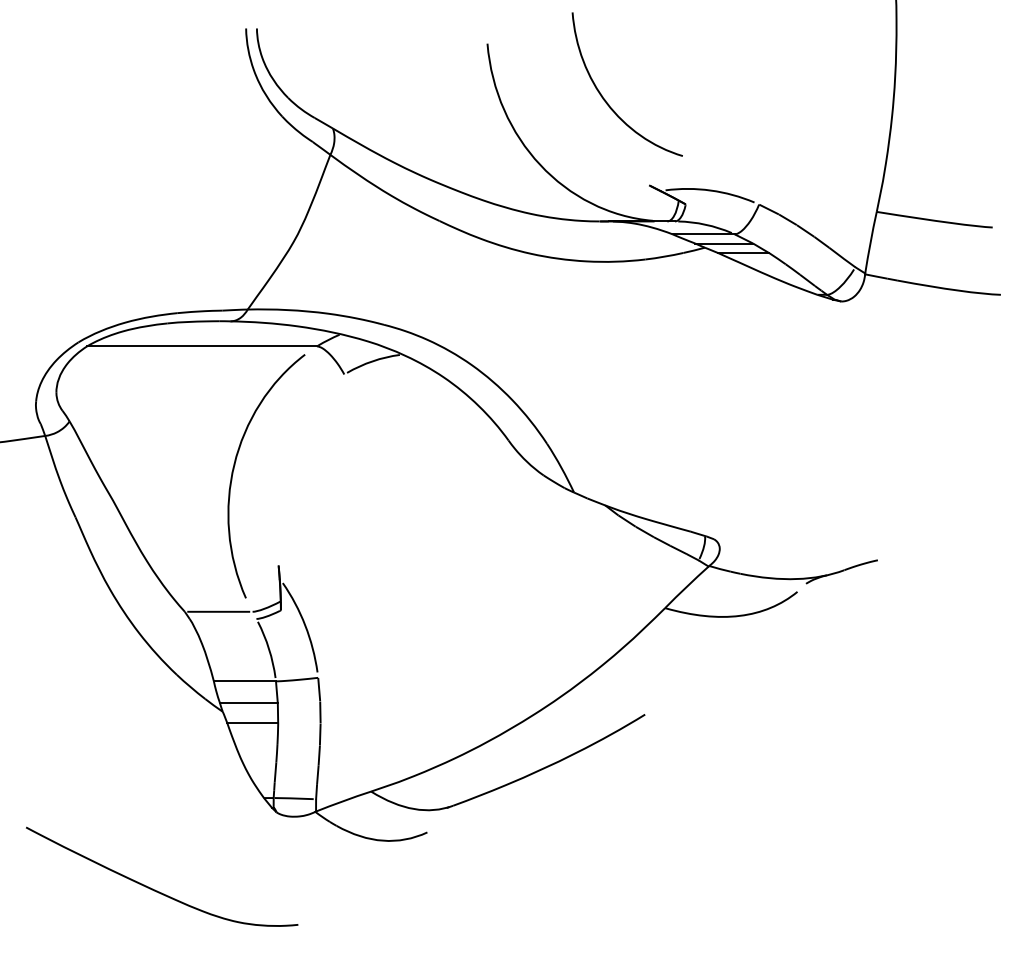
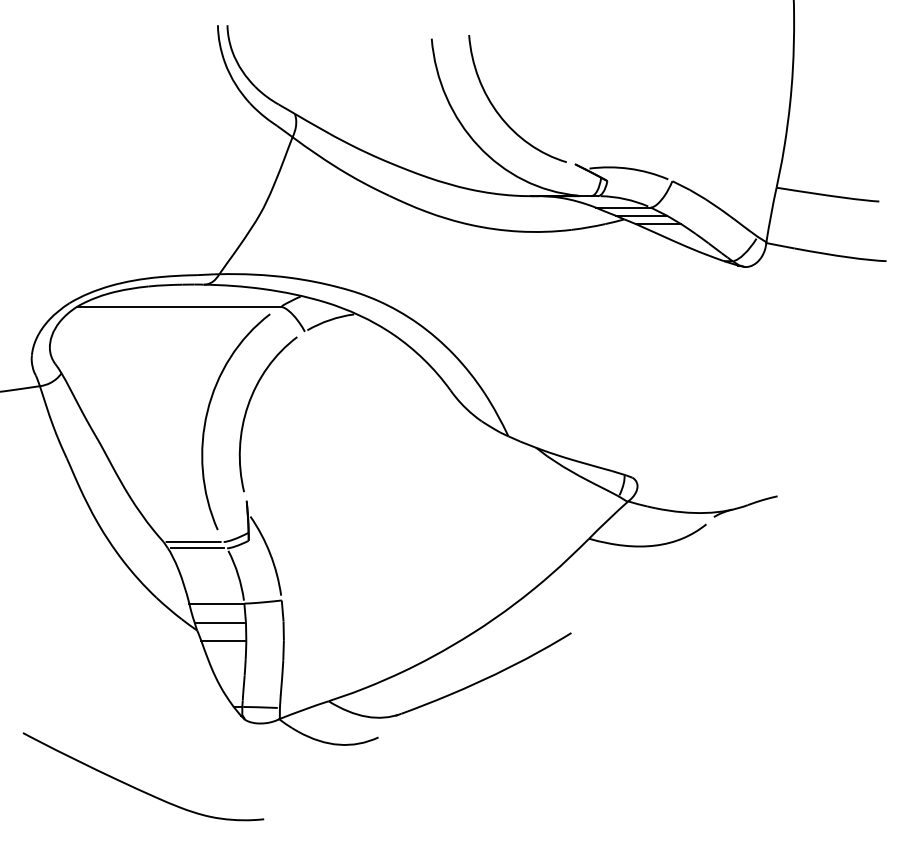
curve: (607, 102) -> (500, 114), moved
curve: (280, 461) -> (248, 408), added
line: (223, 619) -> (197, 548), added

